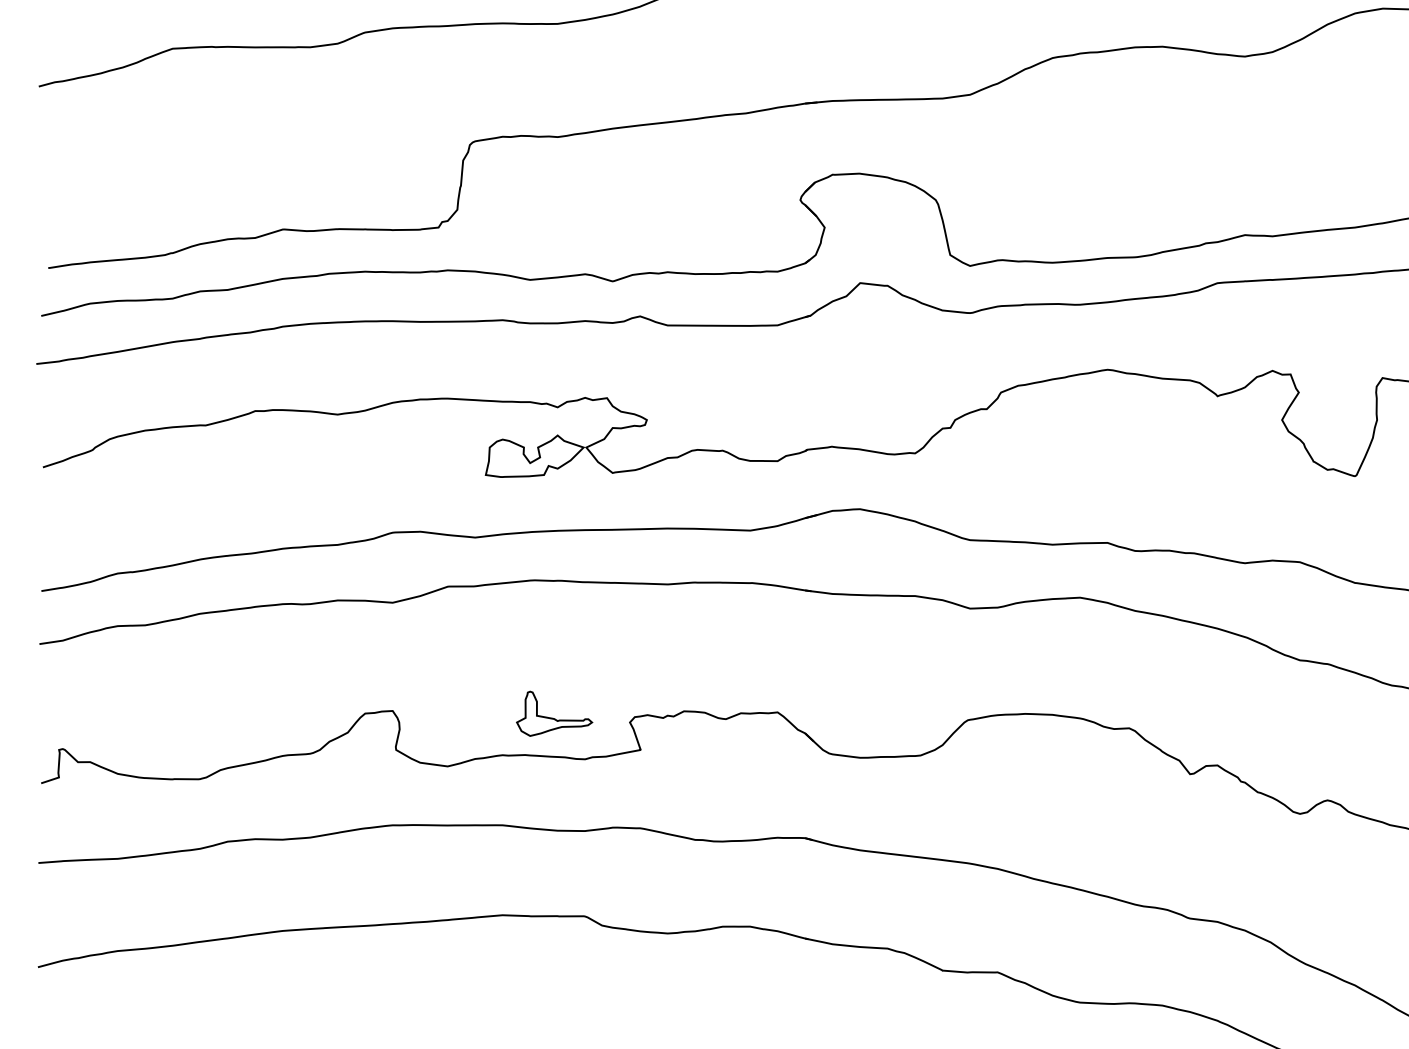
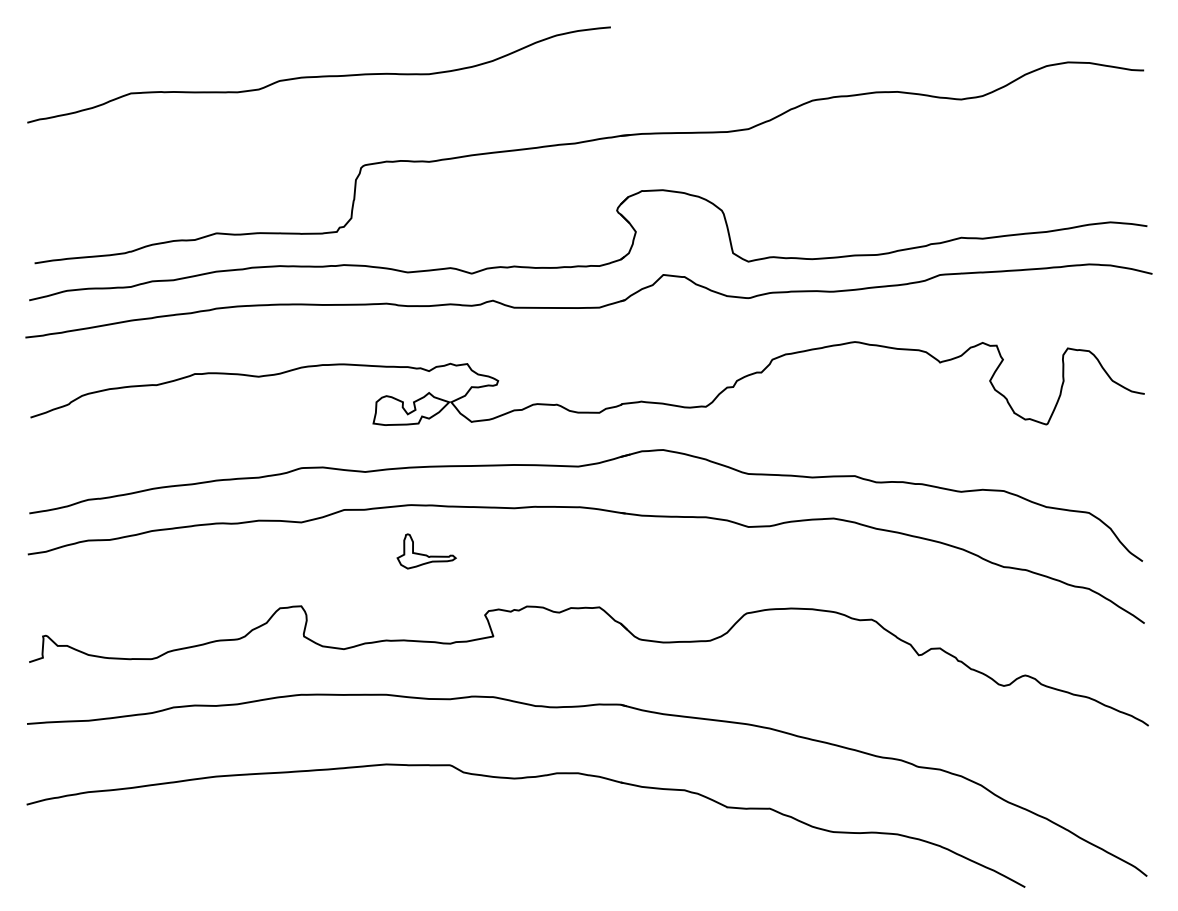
part: (554, 713) -> (426, 551), moved

